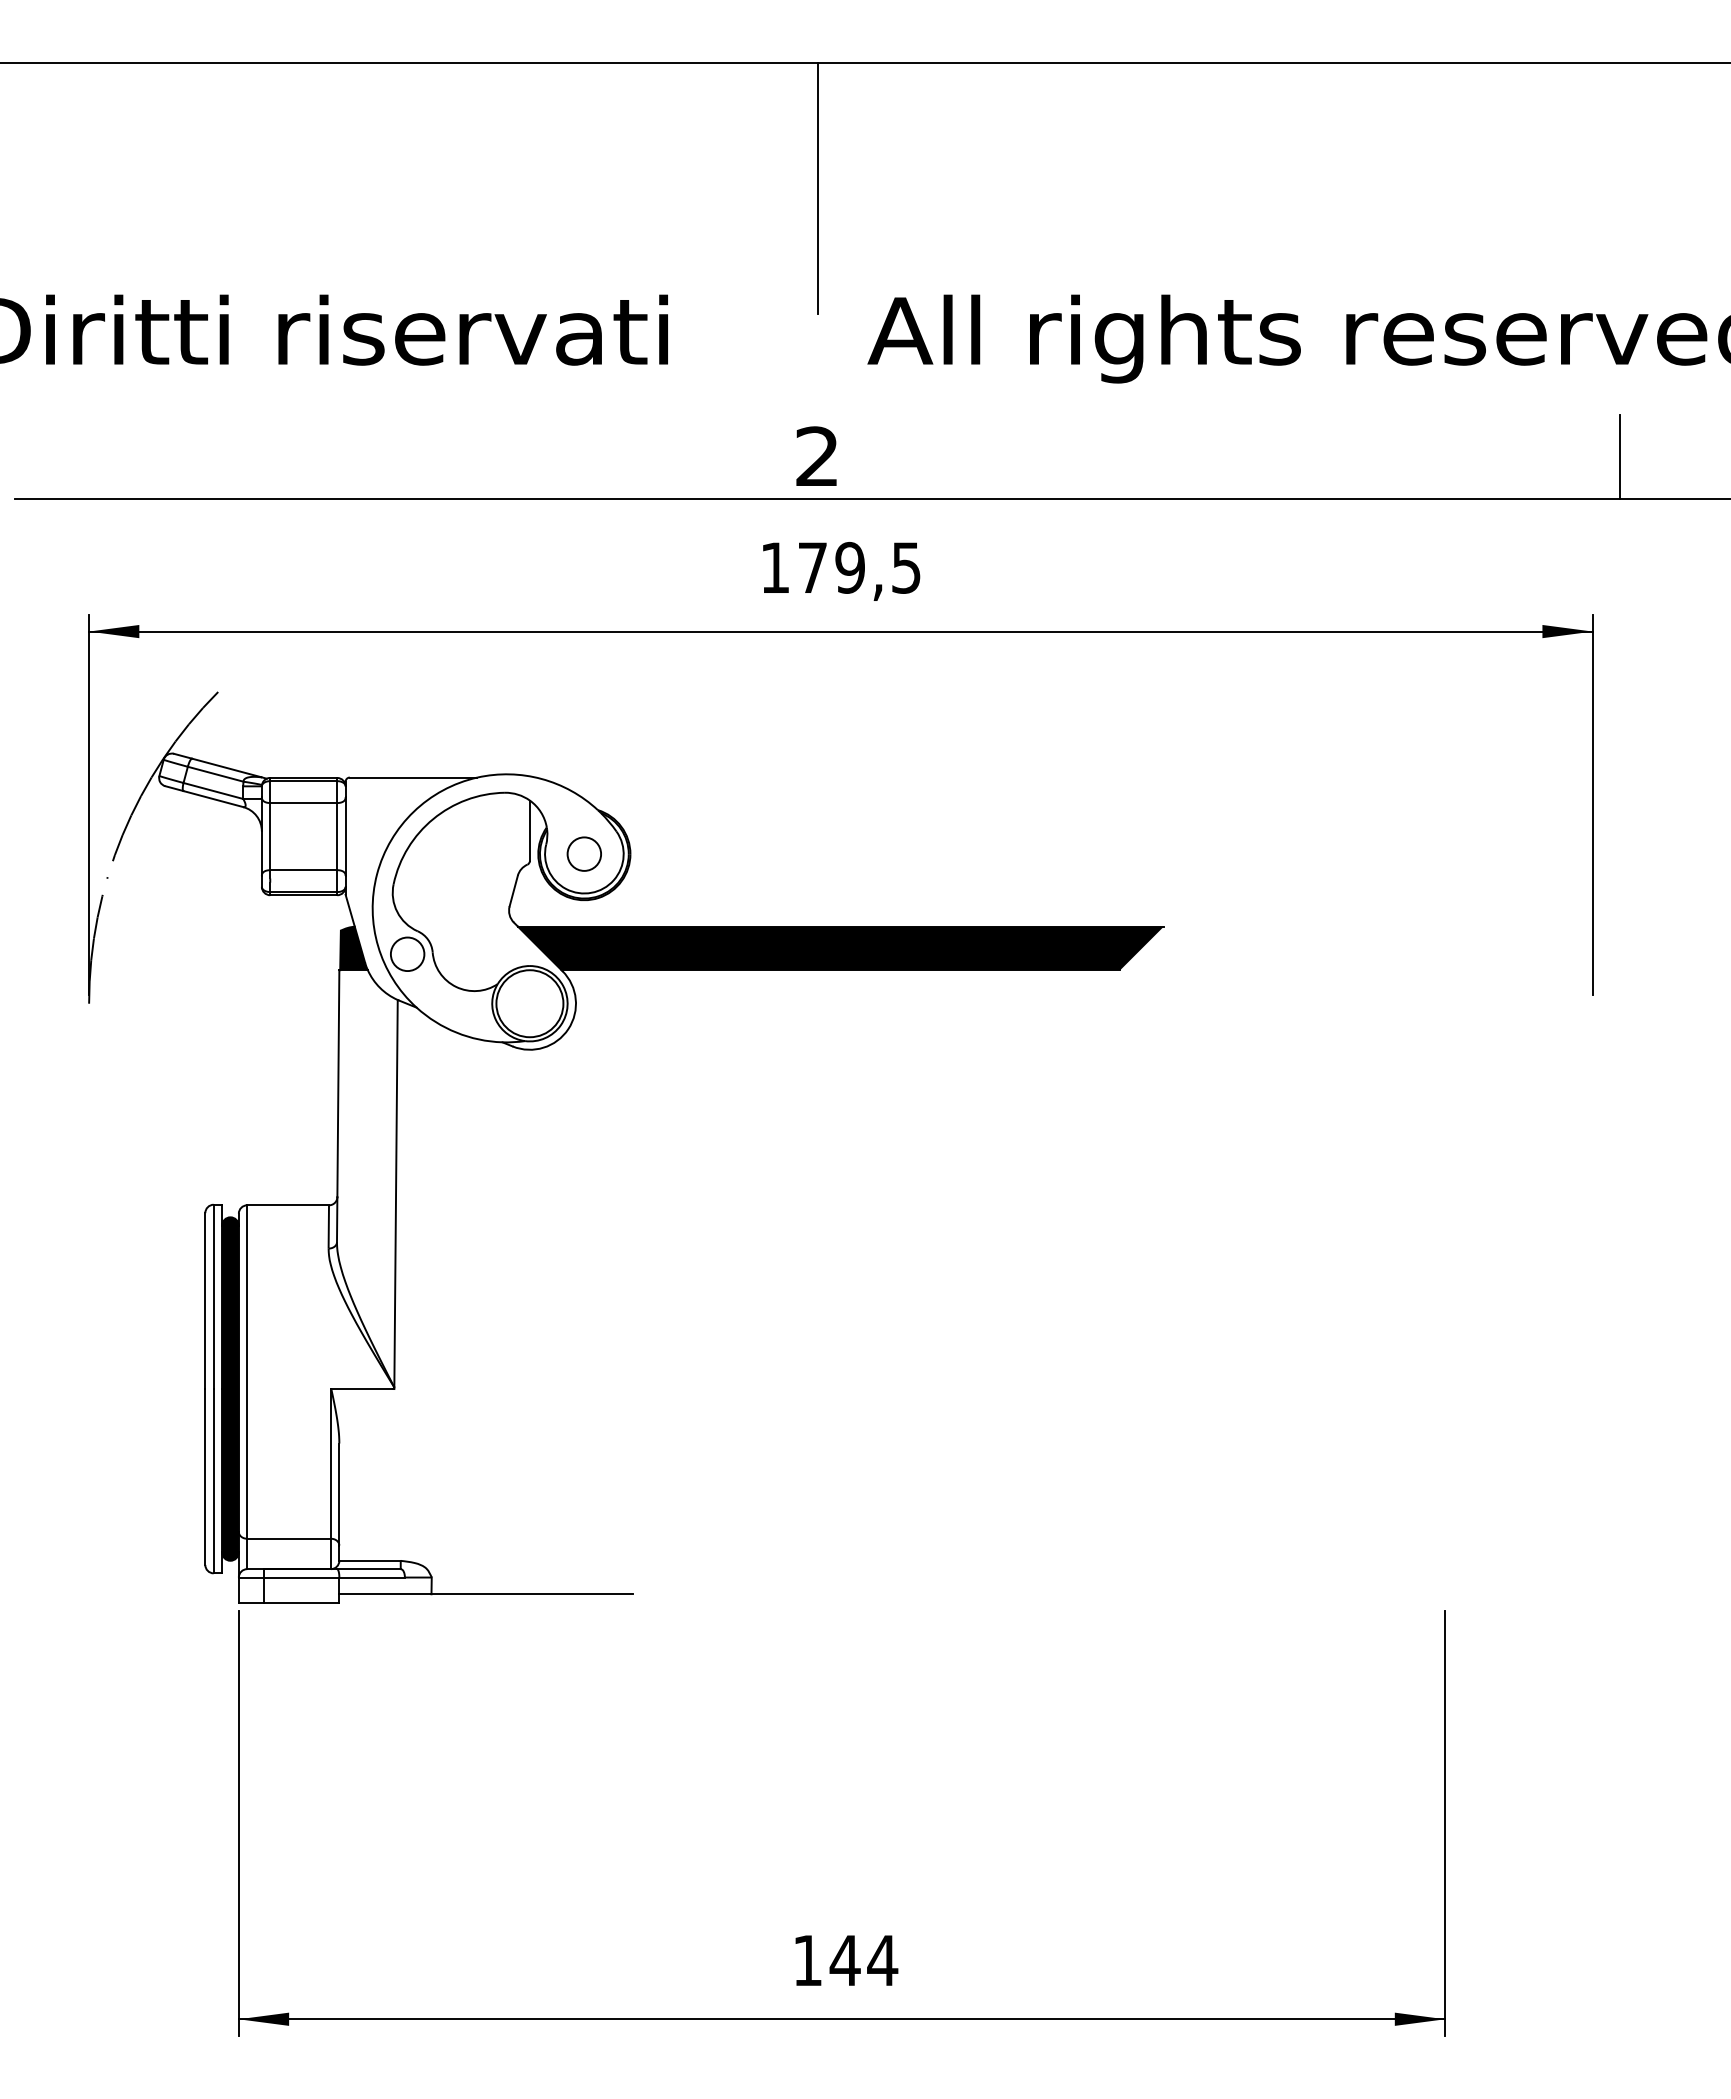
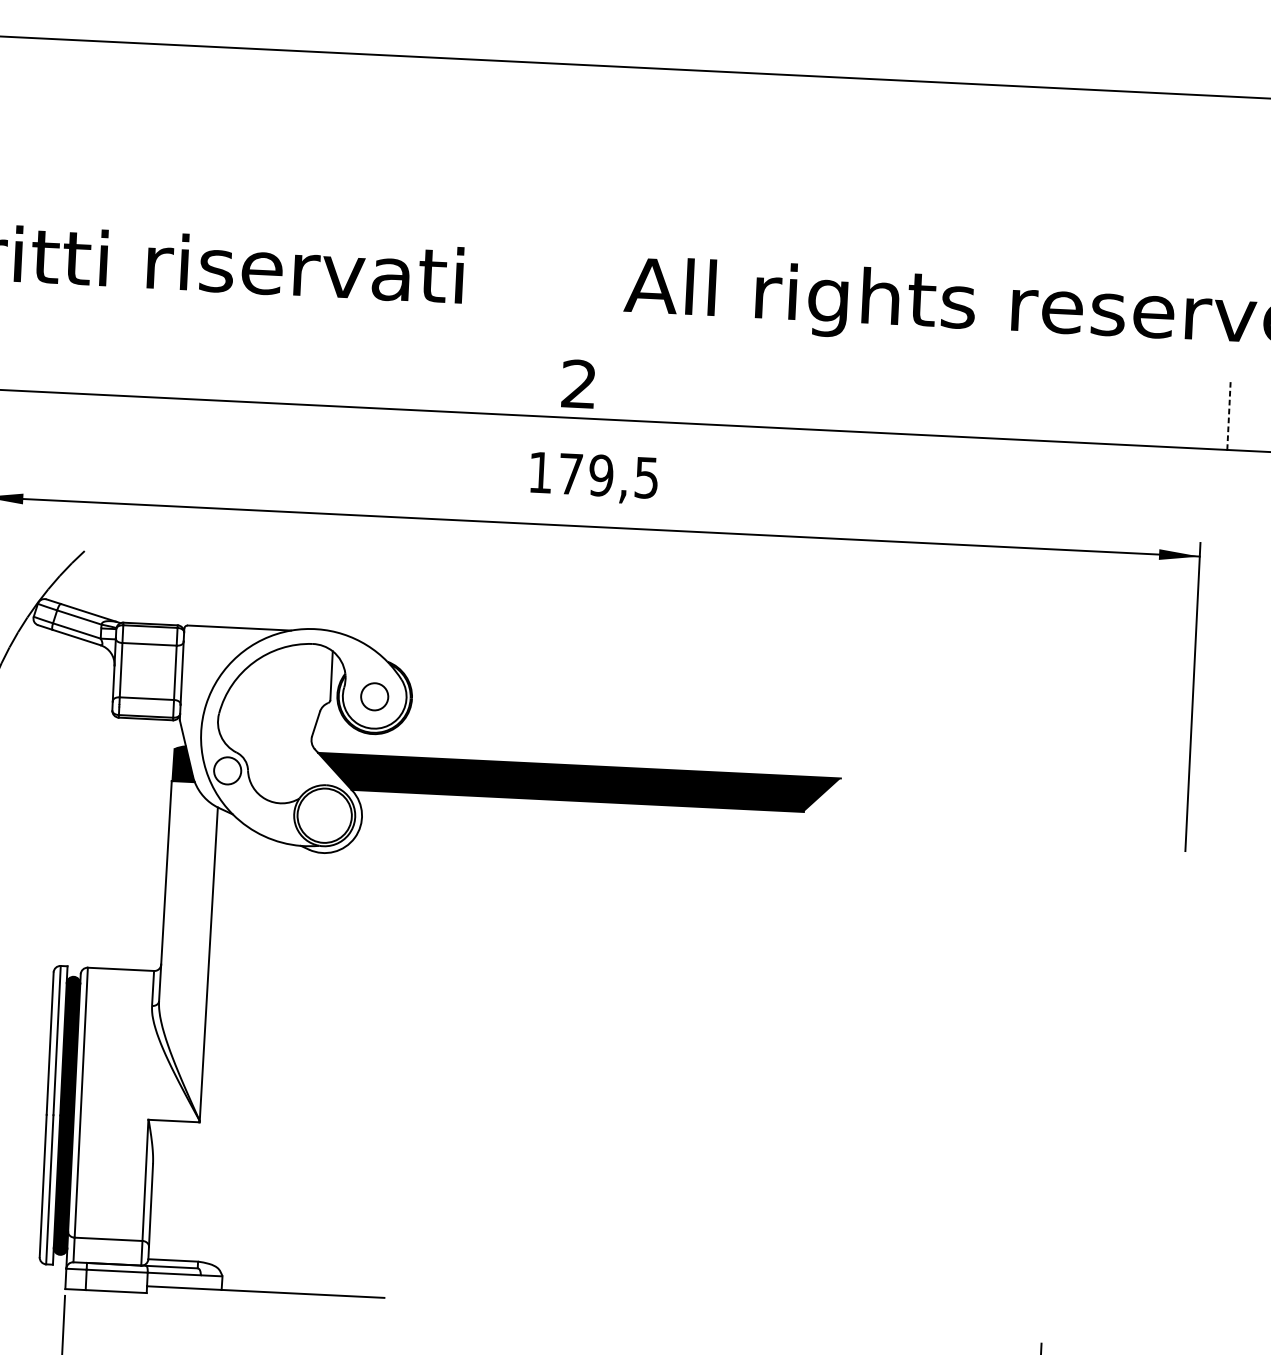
line: (817, 188) -> (589, 167), removed
line: (1620, 456) -> (1229, 415), solid -> dashed

